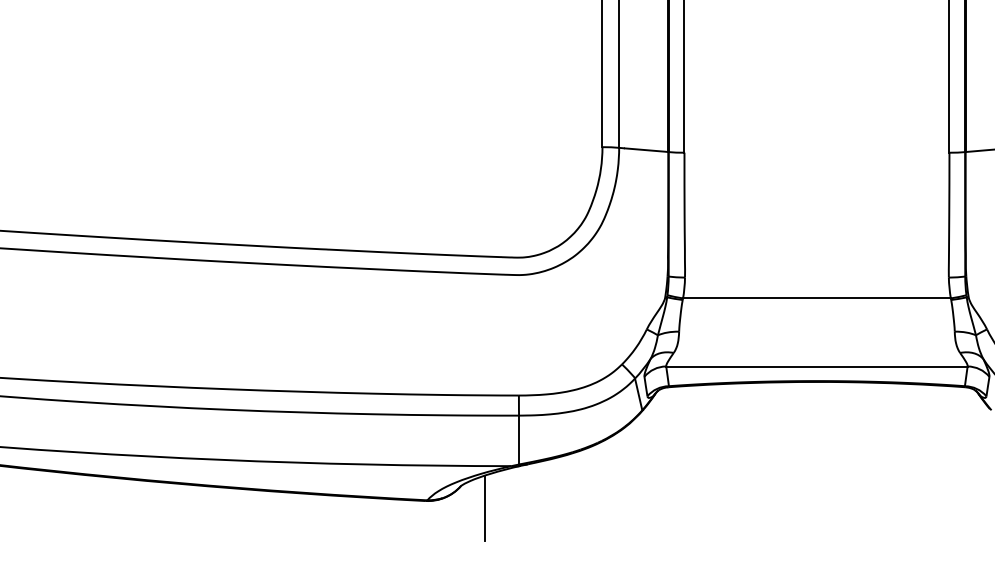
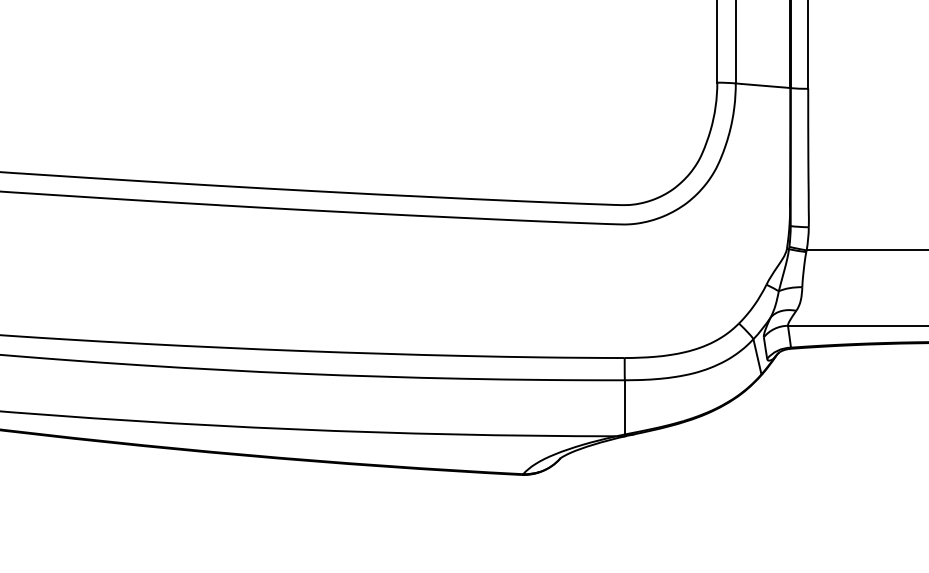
line: (484, 508) -> (586, 483), removed

